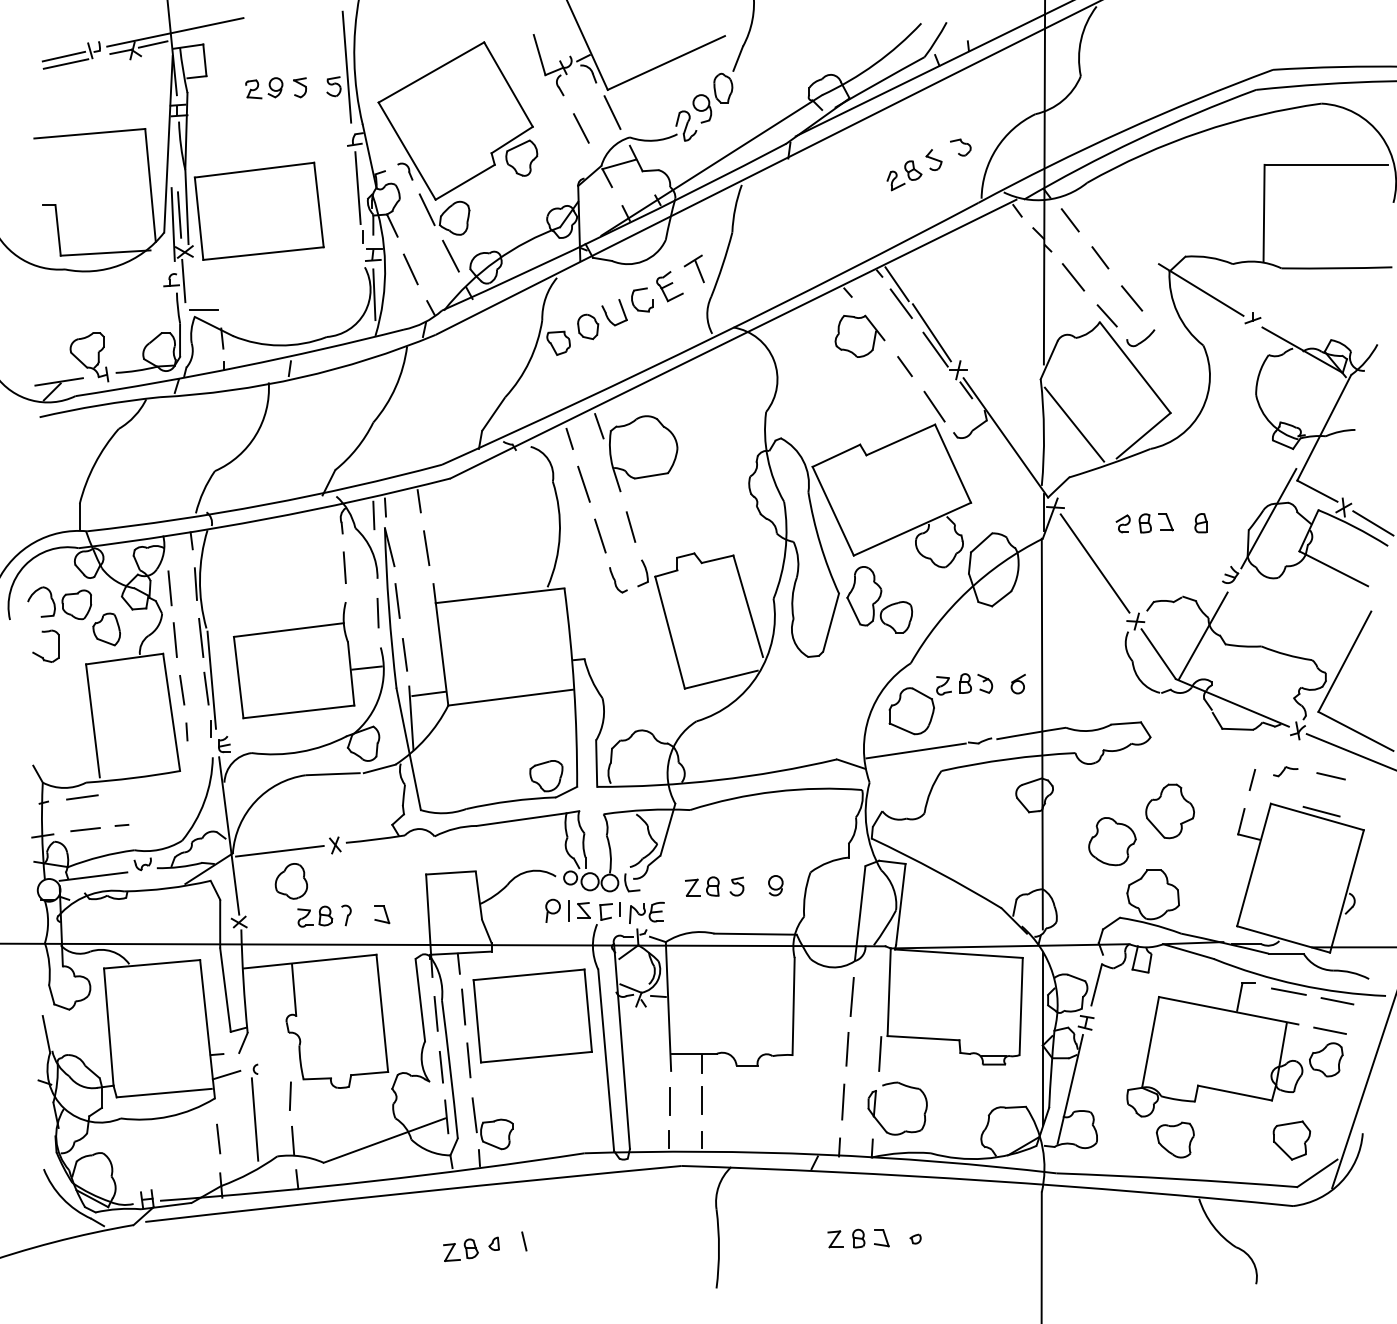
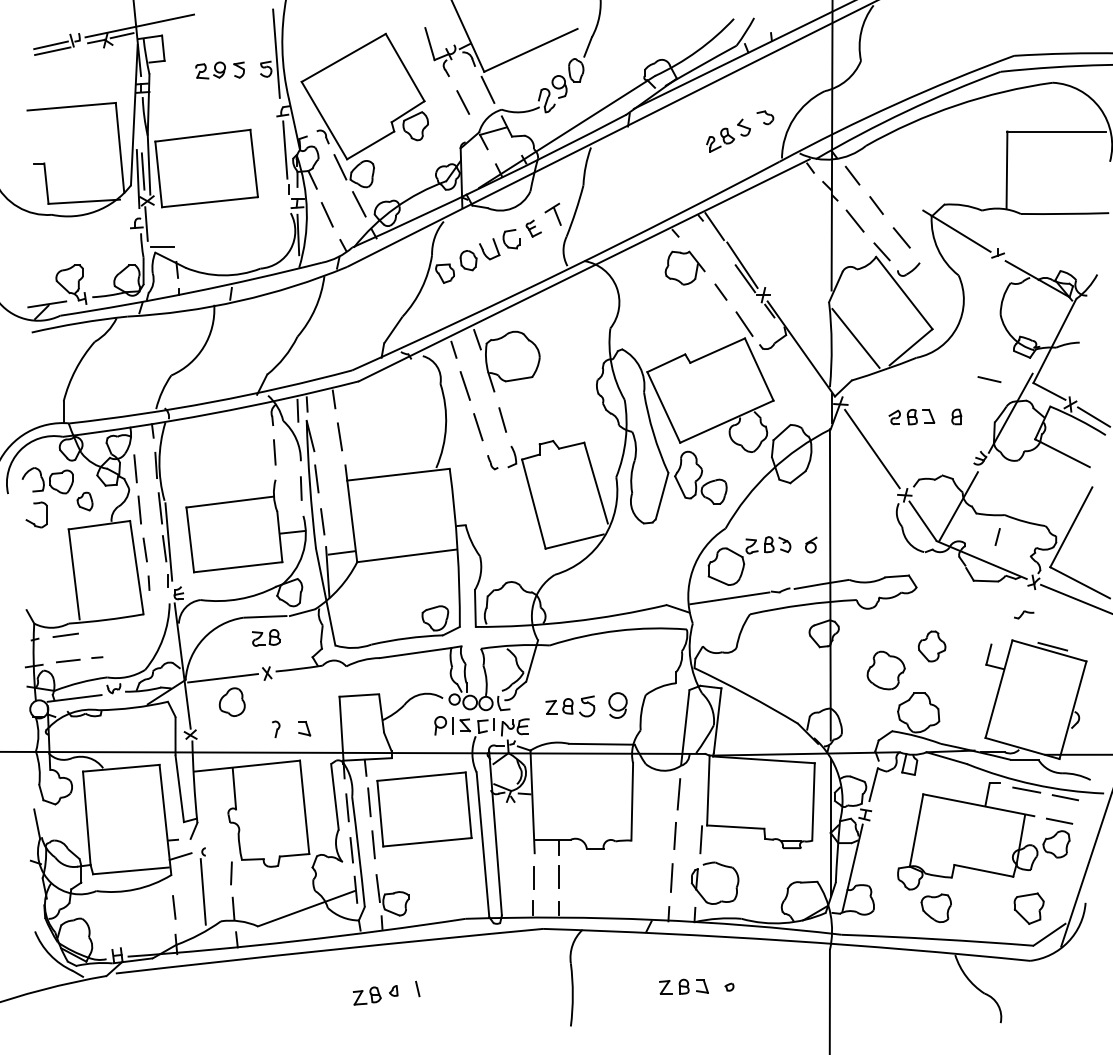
part: (669, 286) -> (533, 228), size x0.7
line: (900, 303) -> (717, 241), removed
part: (618, 580) -> (492, 462), size x0.7
part: (106, 629) -> (84, 501), size x0.7
line: (1330, 776) -> (988, 379), moved
line: (1252, 779) -> (997, 536), moved
part: (1169, 811) -> (931, 646), size x0.7
part: (775, 885) -> (617, 705), size x1.6
part: (736, 886) -> (586, 706), size x1.4
part: (315, 916) -> (266, 637), moved

